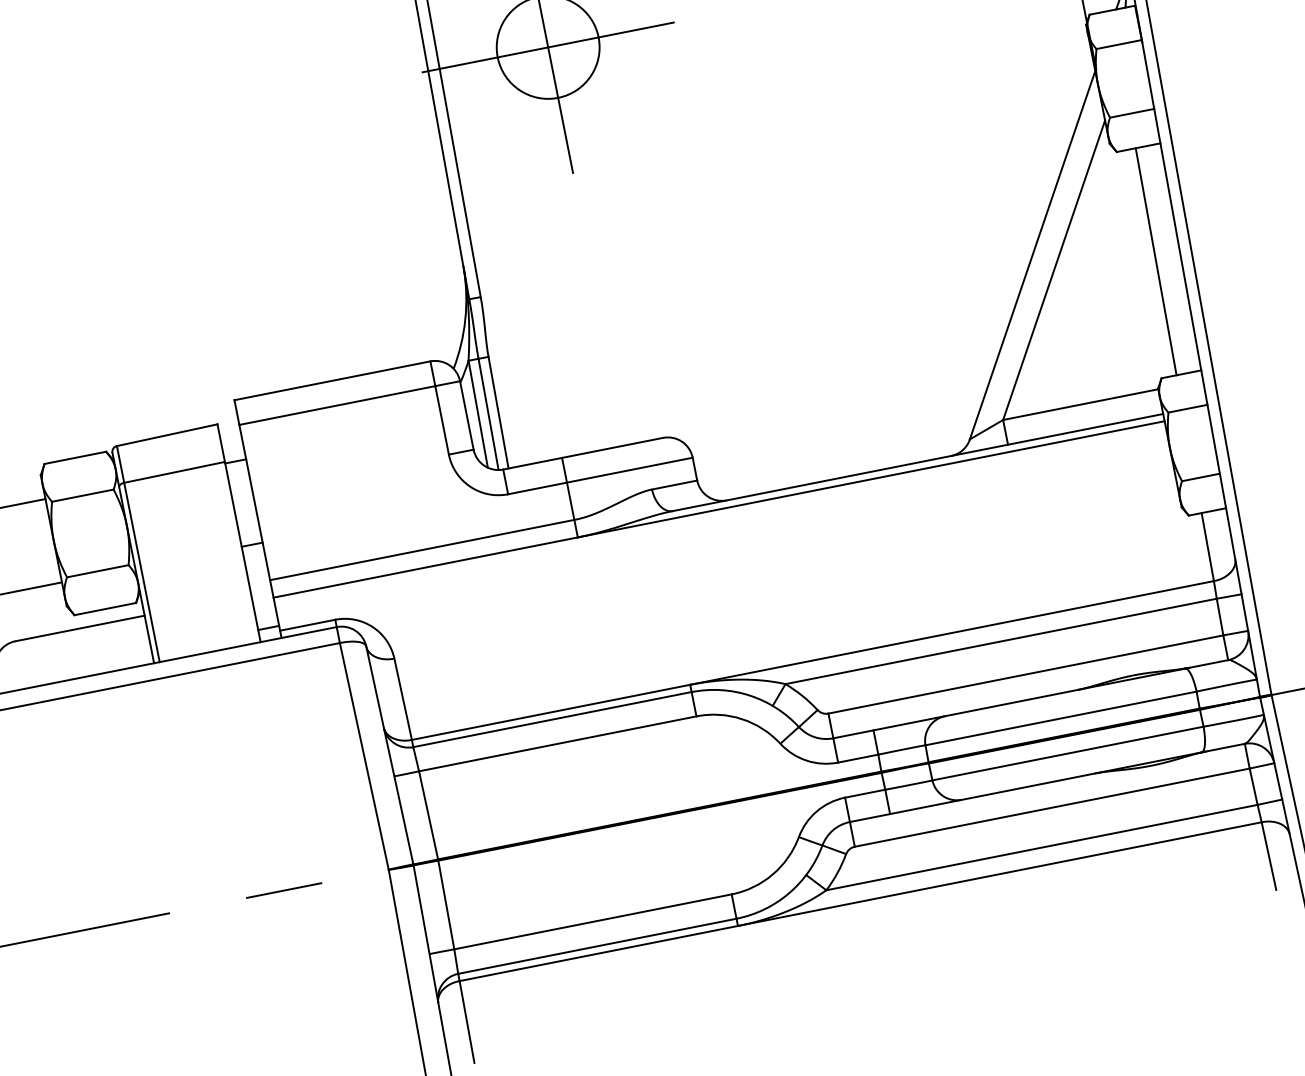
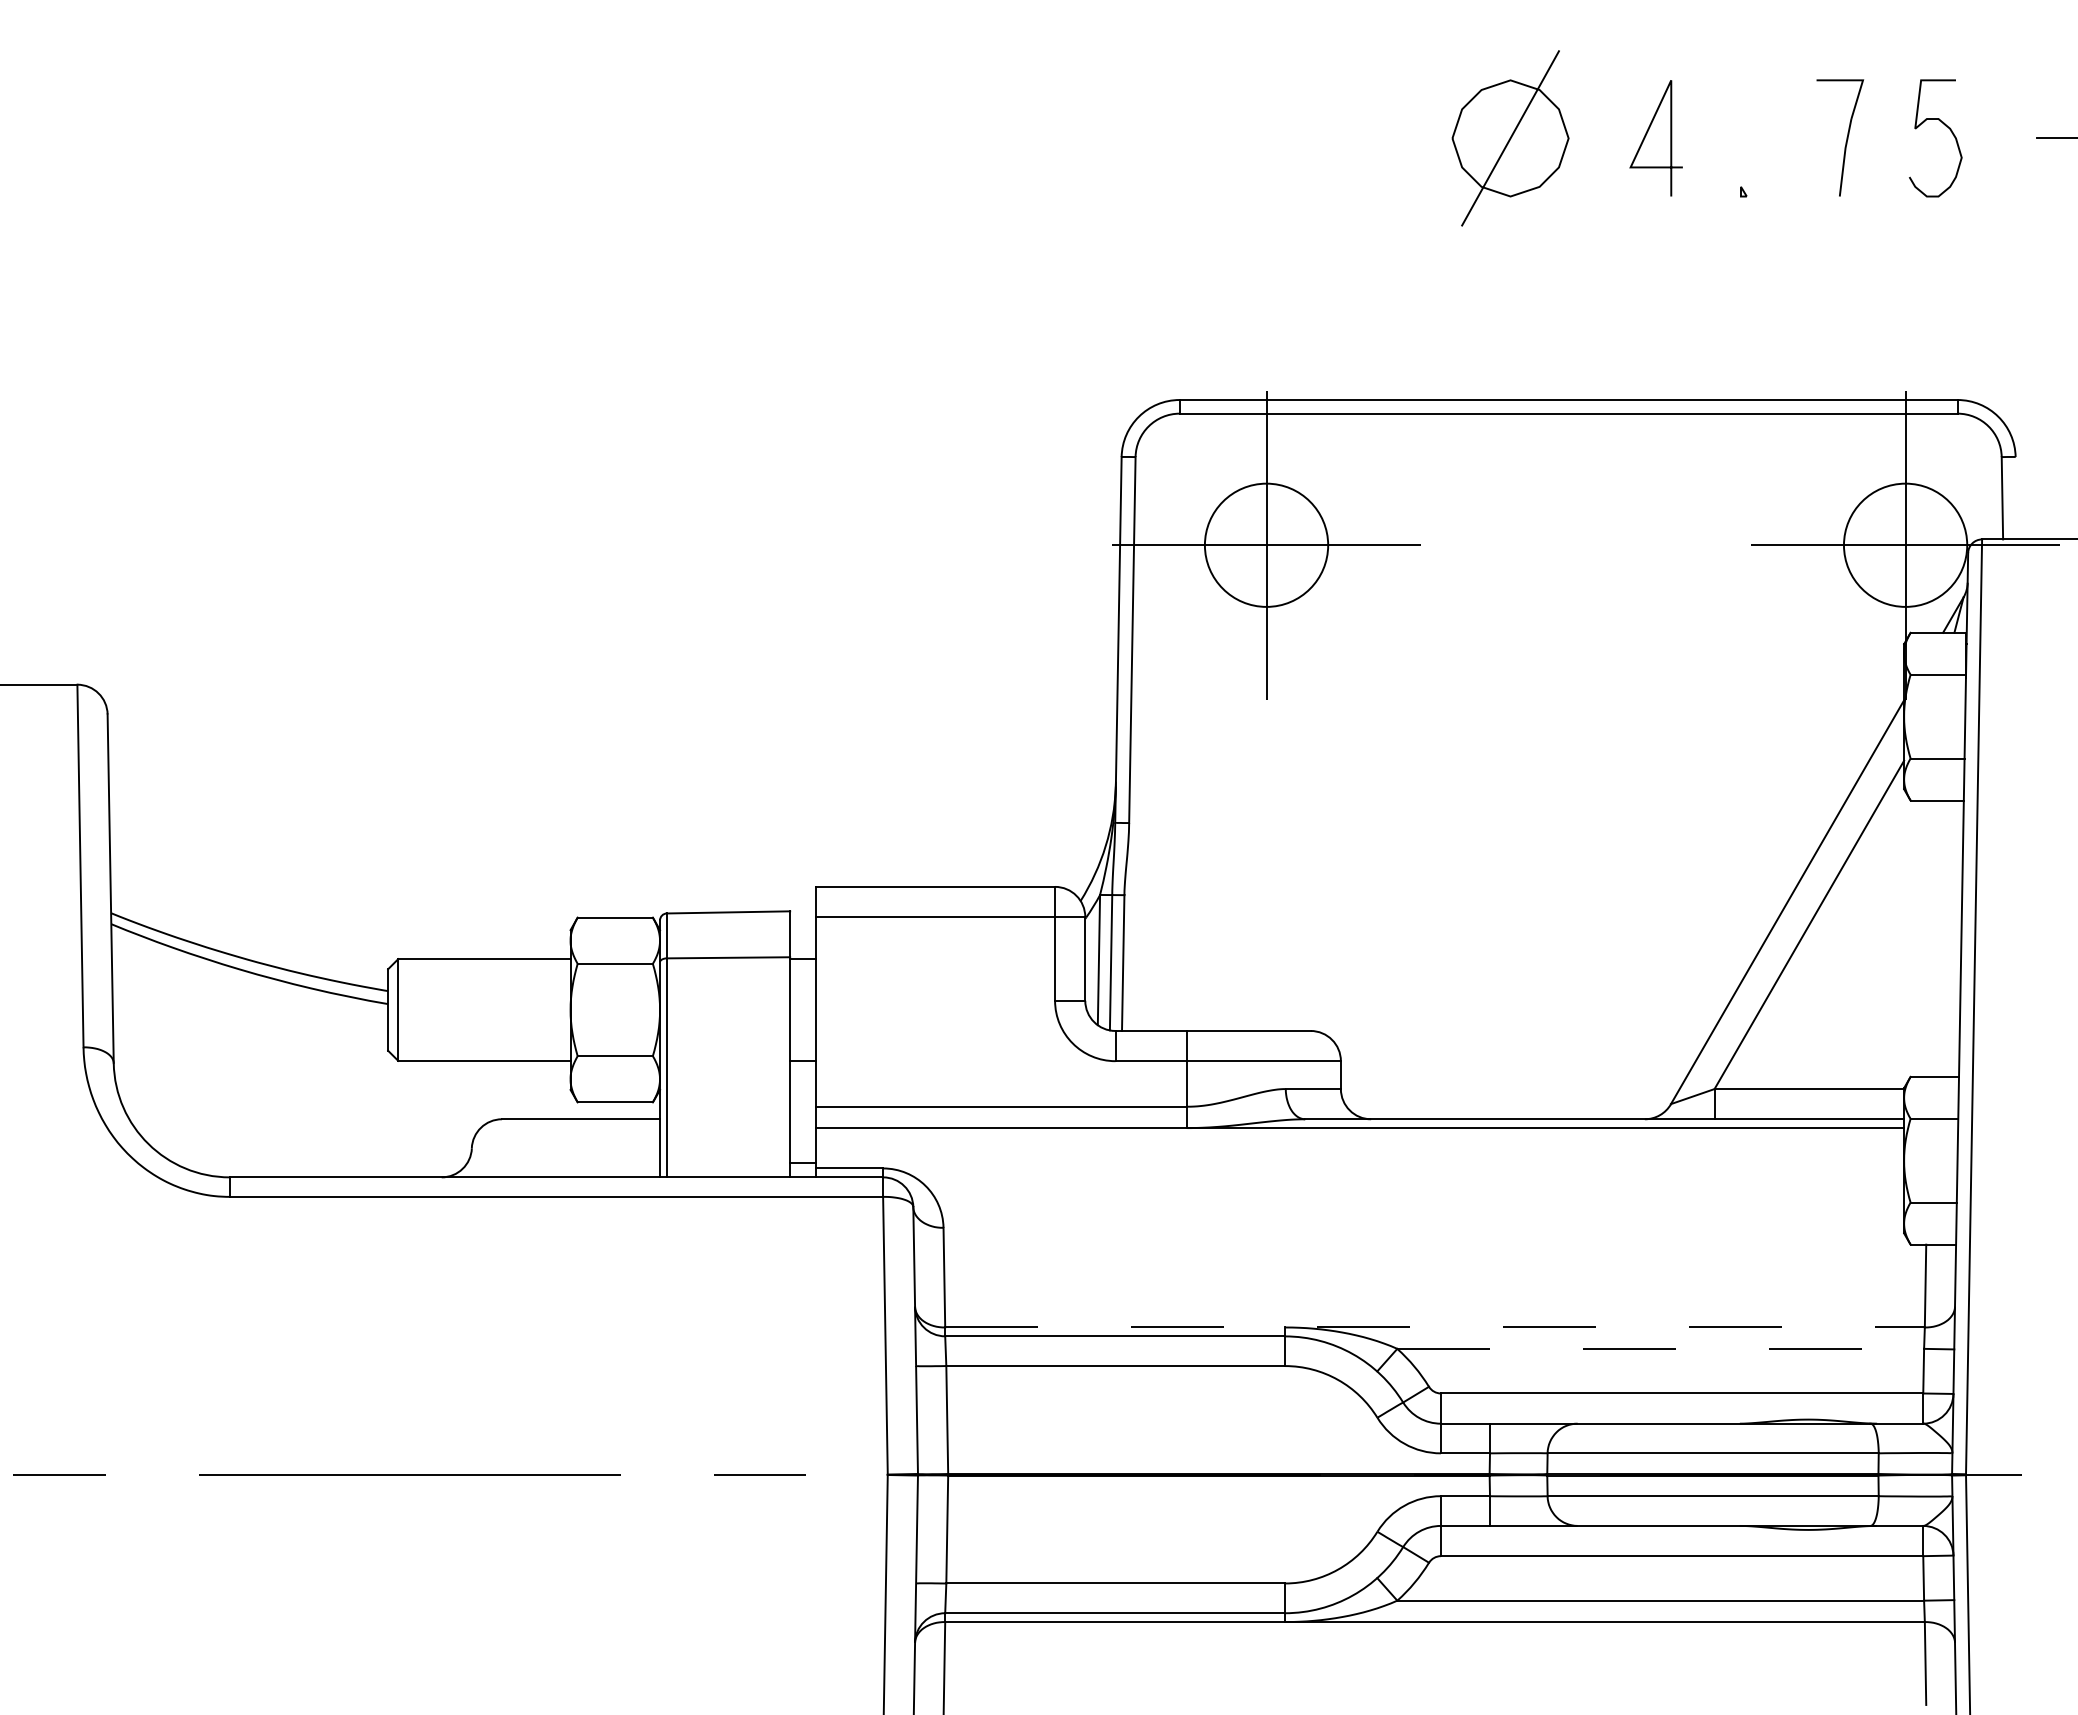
line: (1155, 261) -> (1930, 938), removed
line: (1001, 641) -> (1661, 1348), solid -> dashed
line: (813, 660) -> (1435, 1327), solid -> dashed

